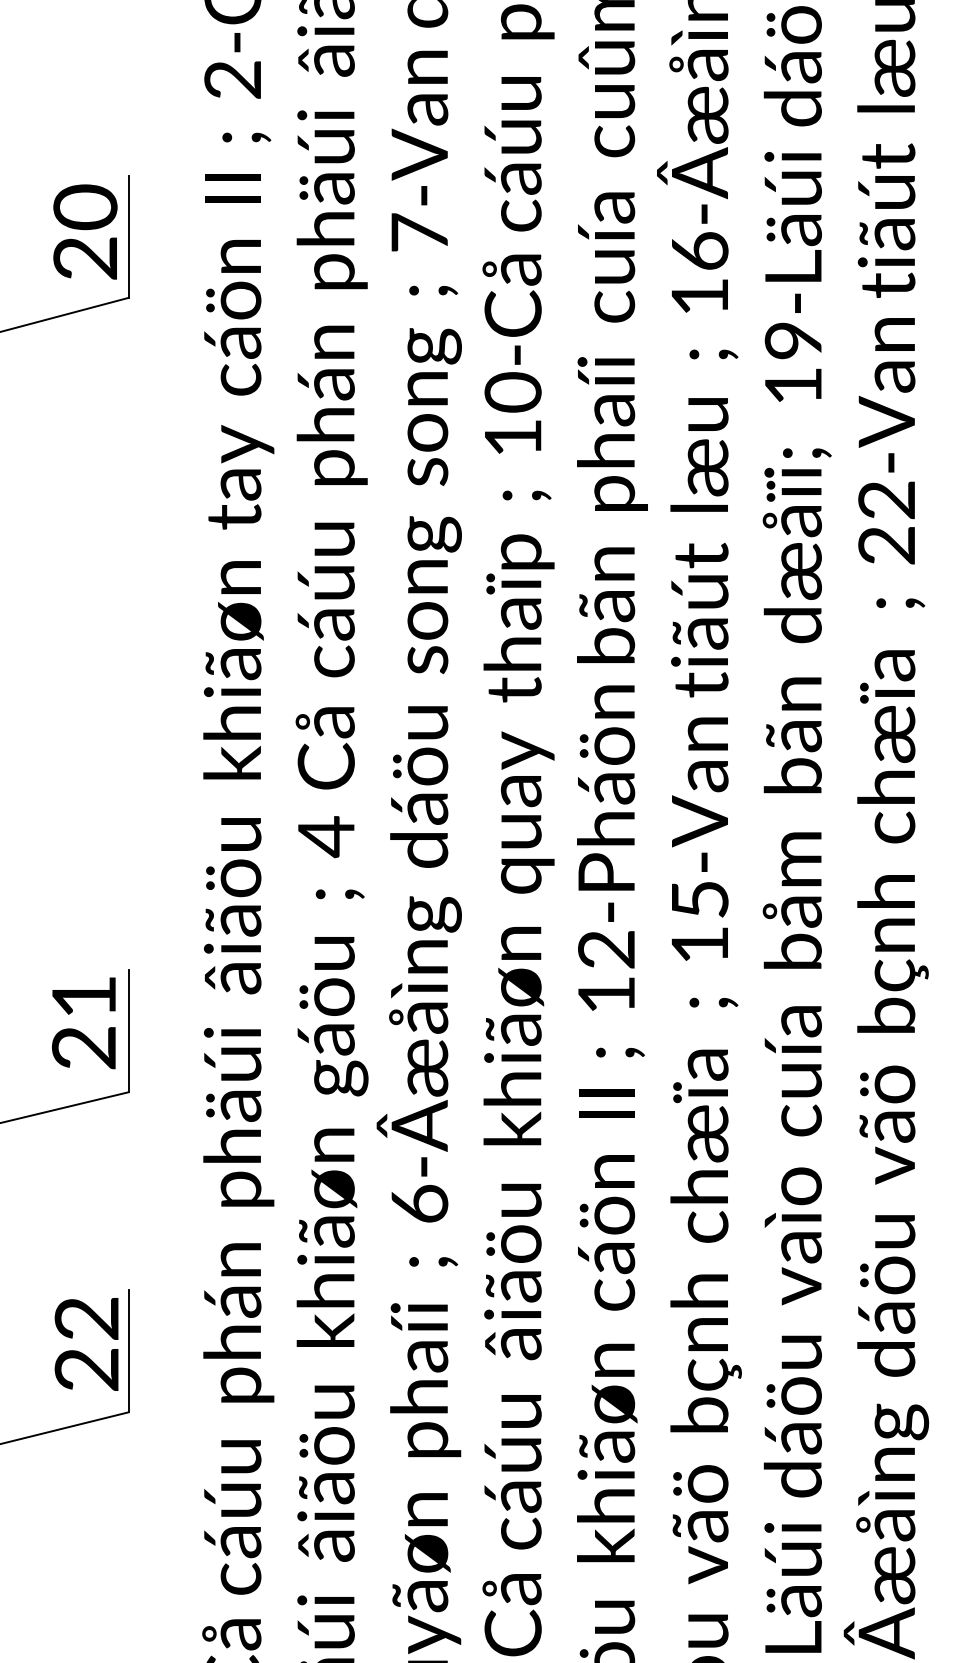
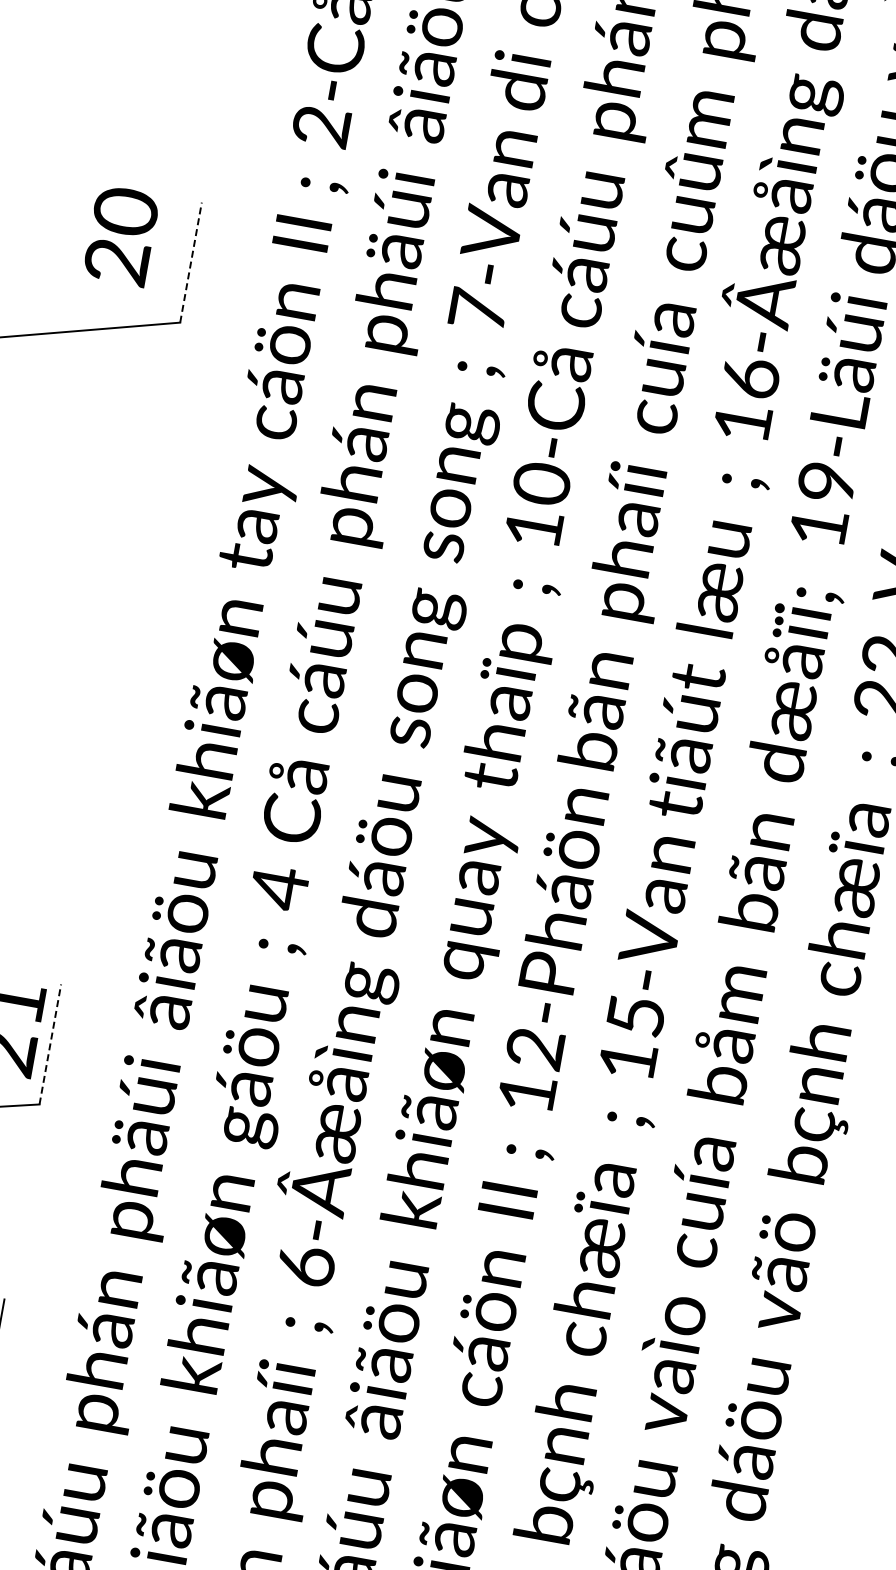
text: (85, 231) -> (121, 235), moved
line: (128, 236) -> (190, 262), solid -> dashed
line: (128, 1031) -> (50, 1044), solid -> dashed

